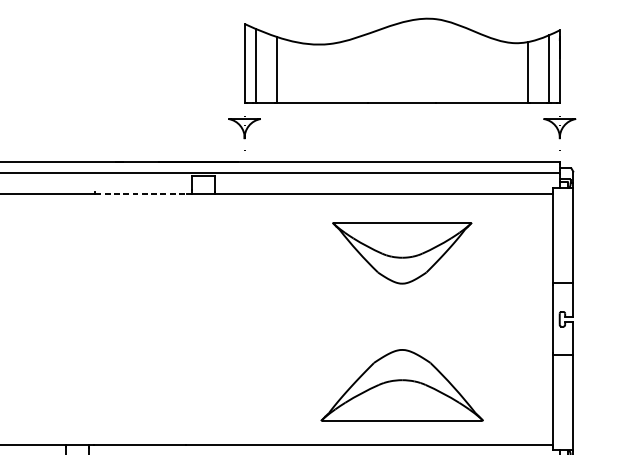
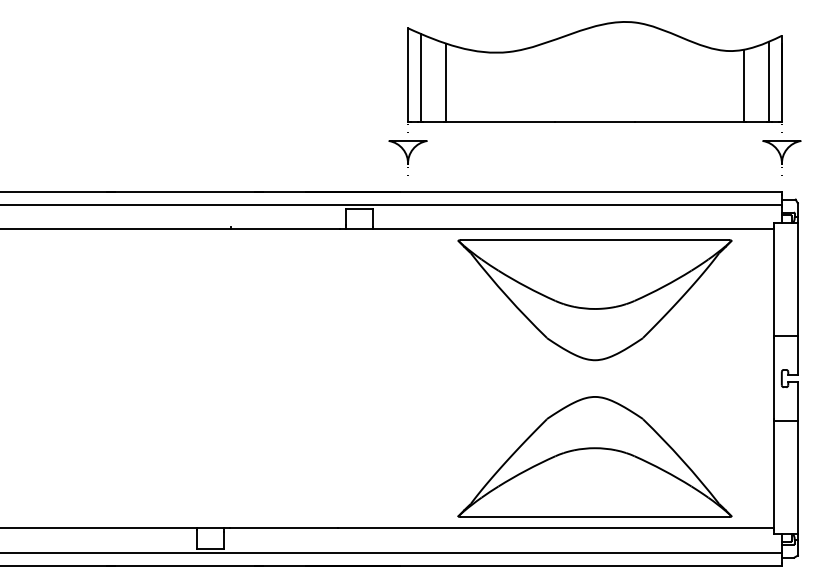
line: (141, 193) -> (285, 229), dashed -> solid
part: (401, 253) -> (594, 300), size x1.67
part: (401, 384) -> (594, 456), size x1.43

